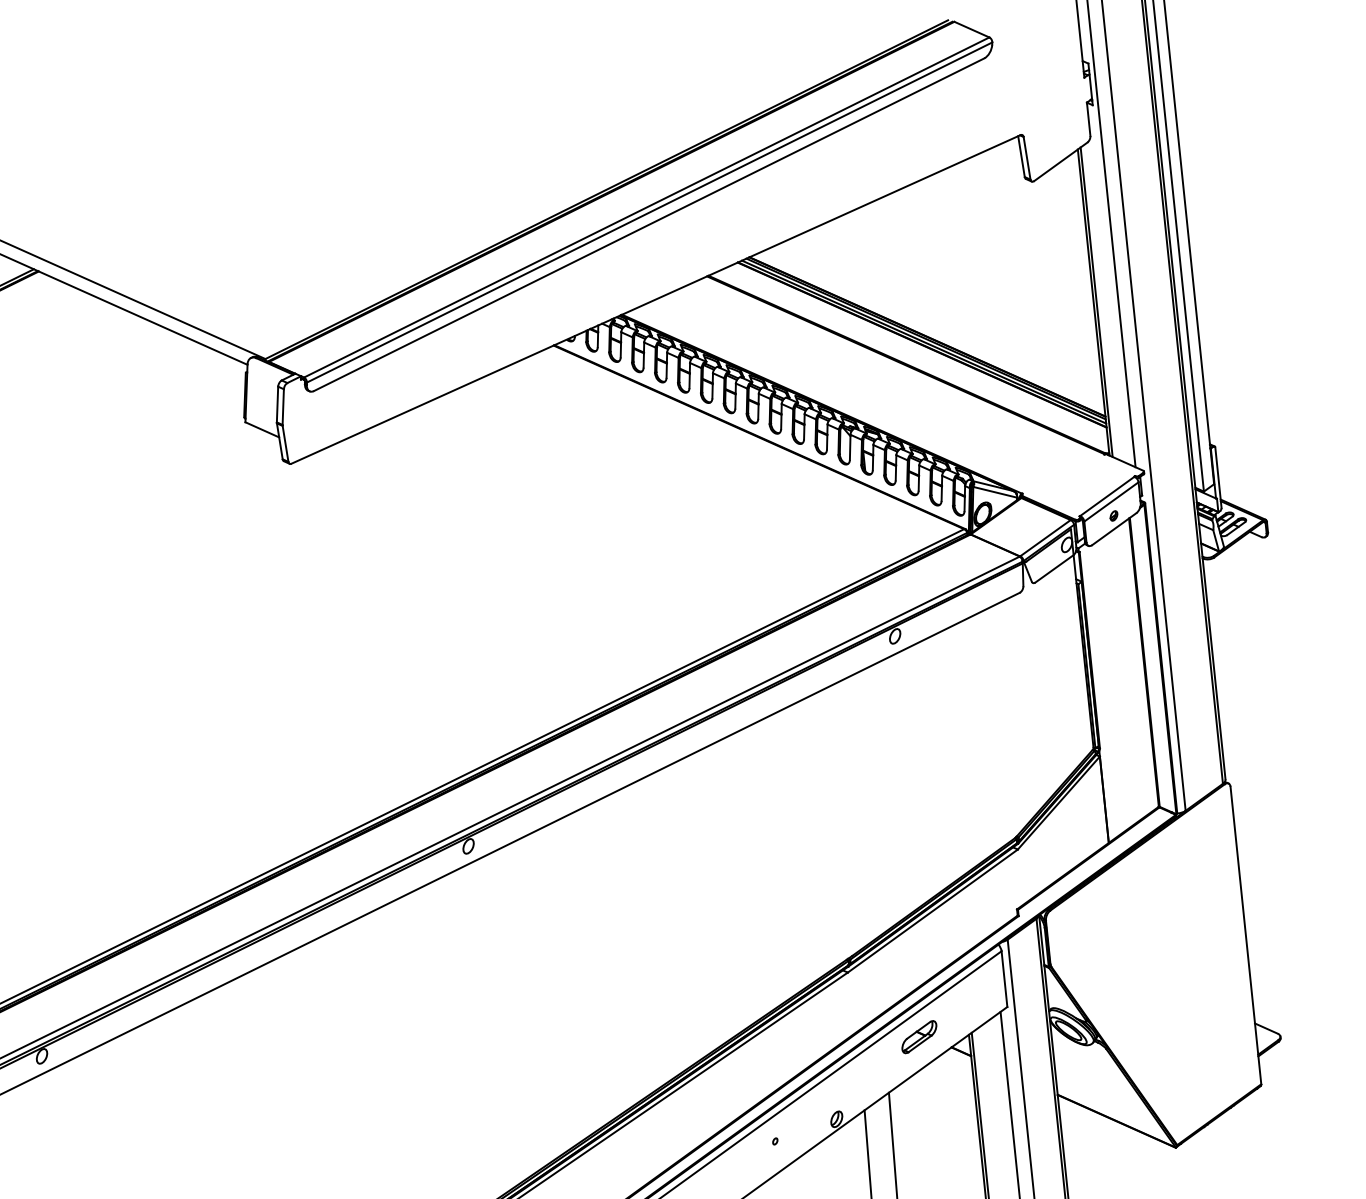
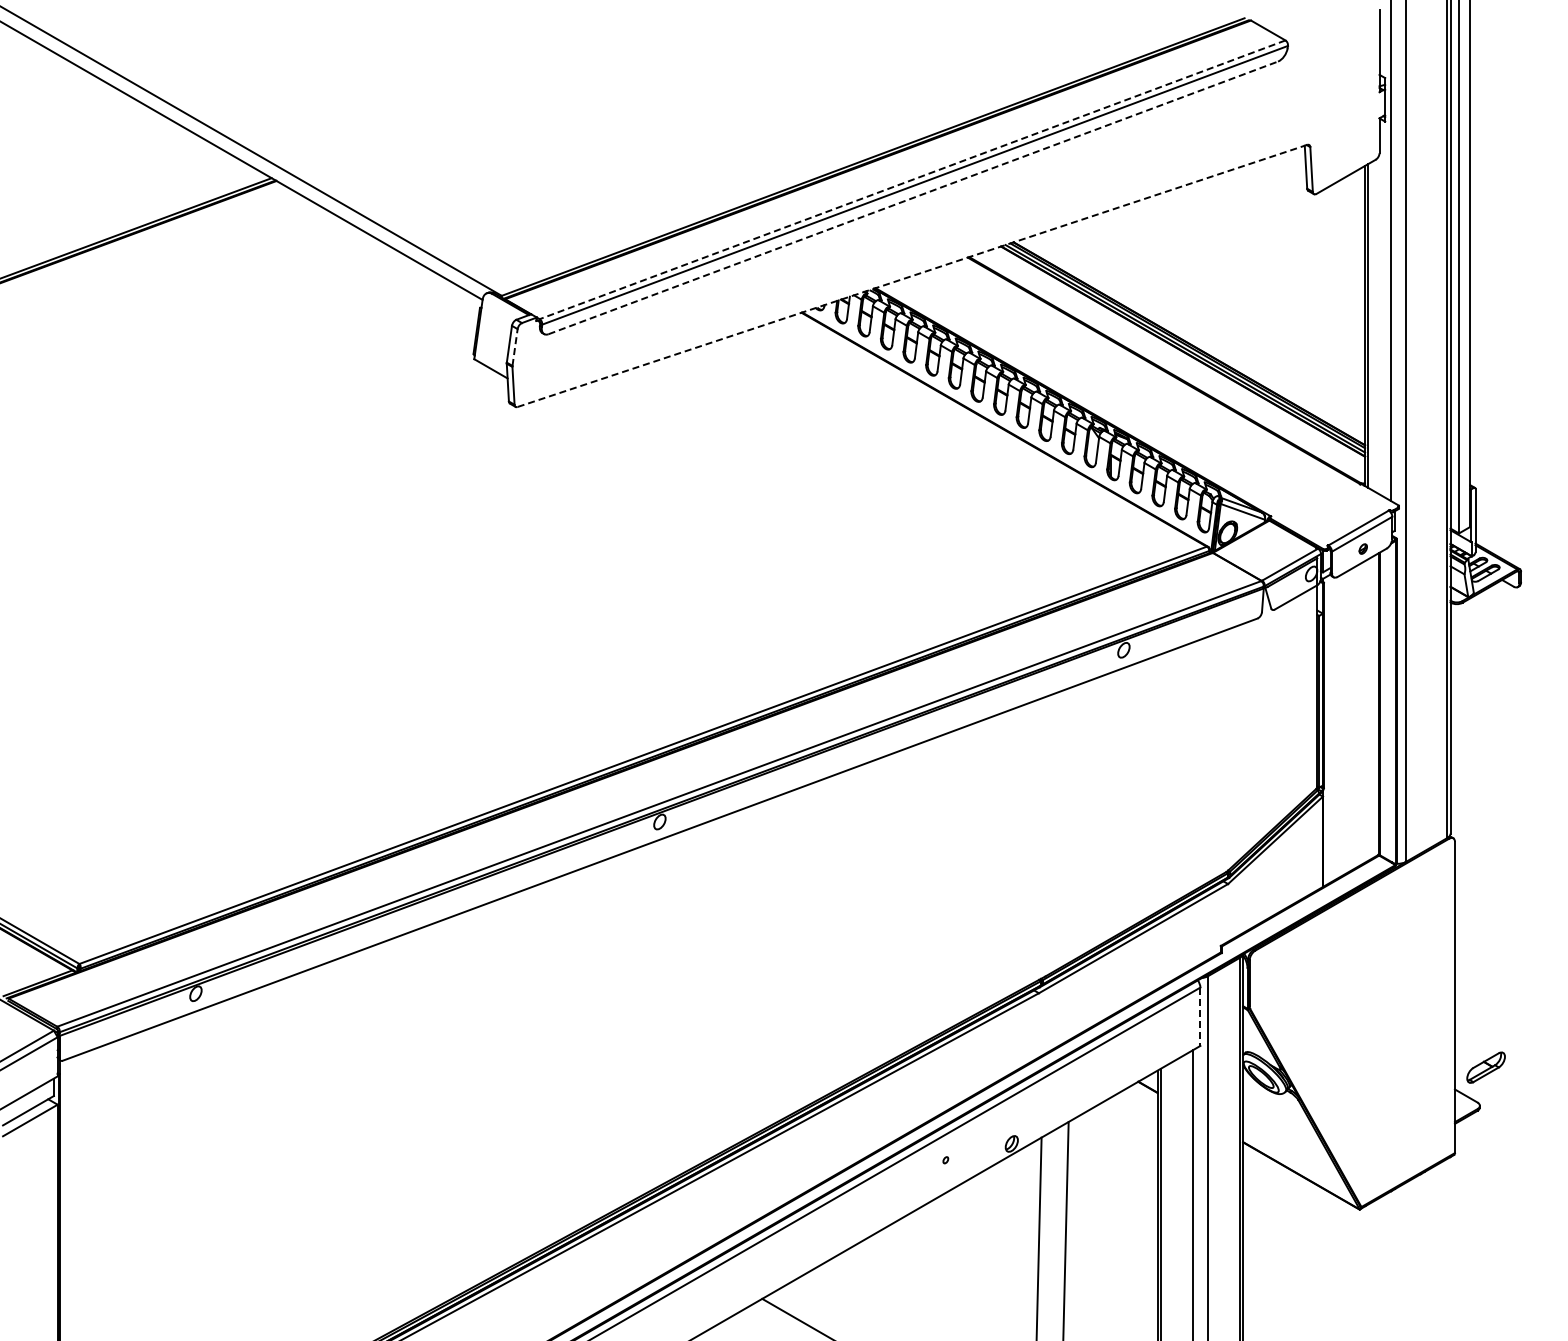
line: (646, 207) -> (912, 179), solid -> dashed
line: (649, 224) -> (913, 197), solid -> dashed
line: (655, 300) -> (911, 276), solid -> dashed
line: (283, 407) -> (515, 347), solid -> dashed
line: (1004, 979) -> (1200, 1017), solid -> dashed
part: (918, 1037) -> (1485, 1067), moved

